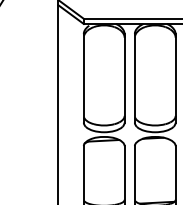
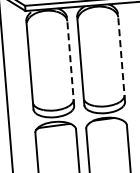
line: (124, 77) -> (70, 61), solid -> dashed
line: (175, 77) -> (121, 56), solid -> dashed

